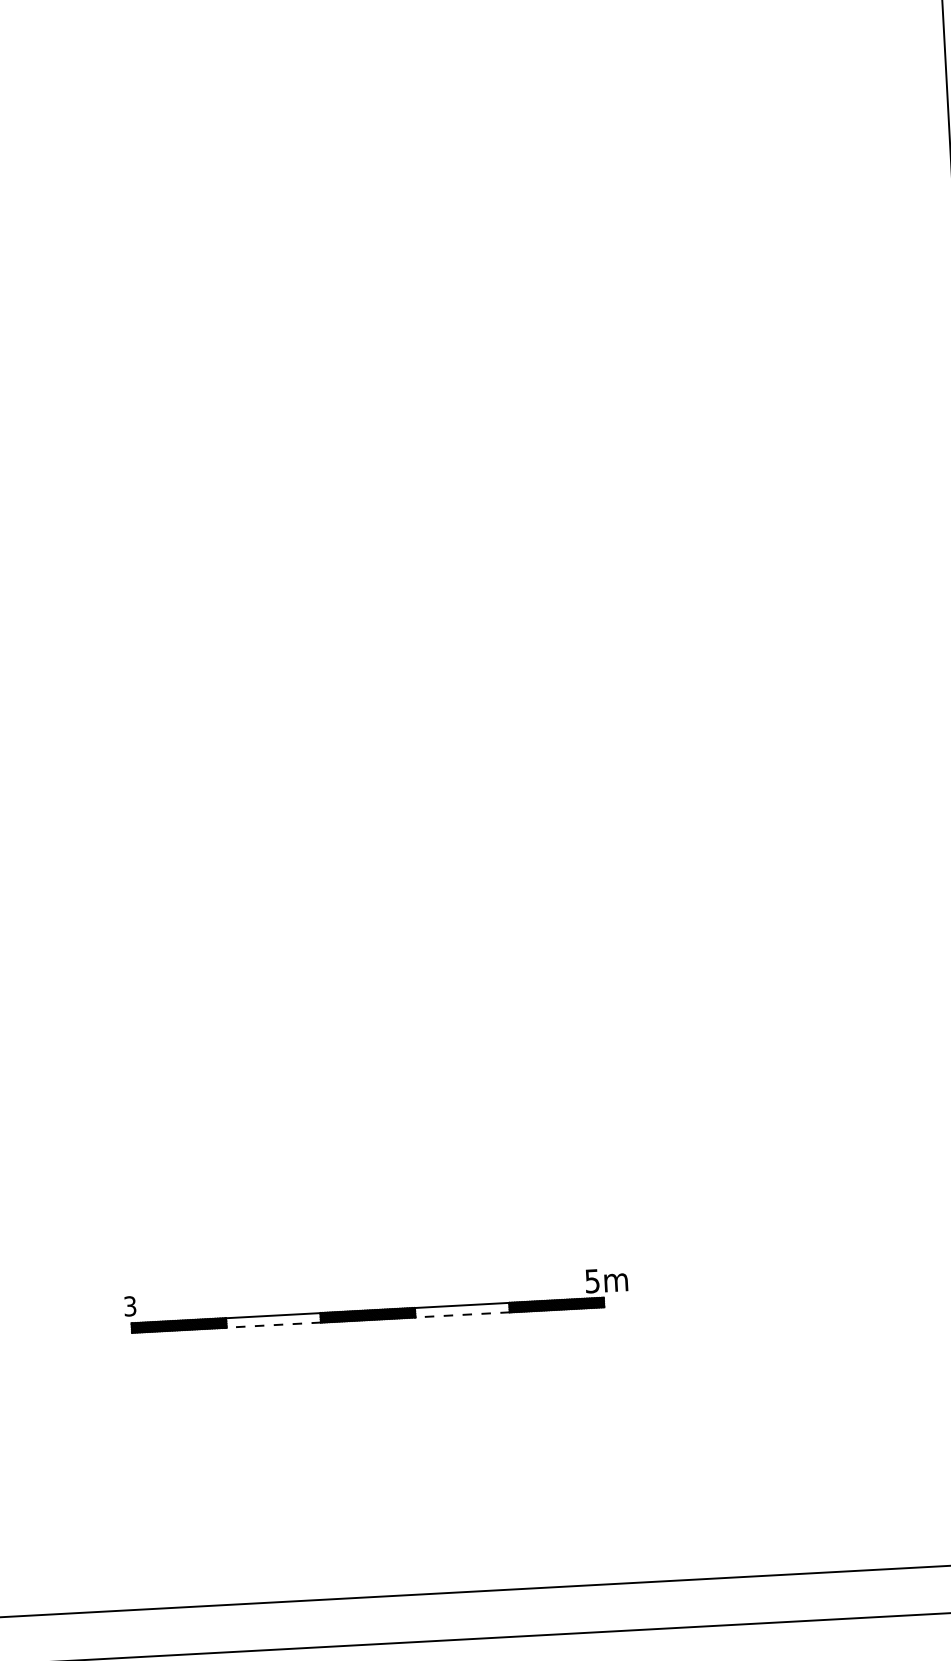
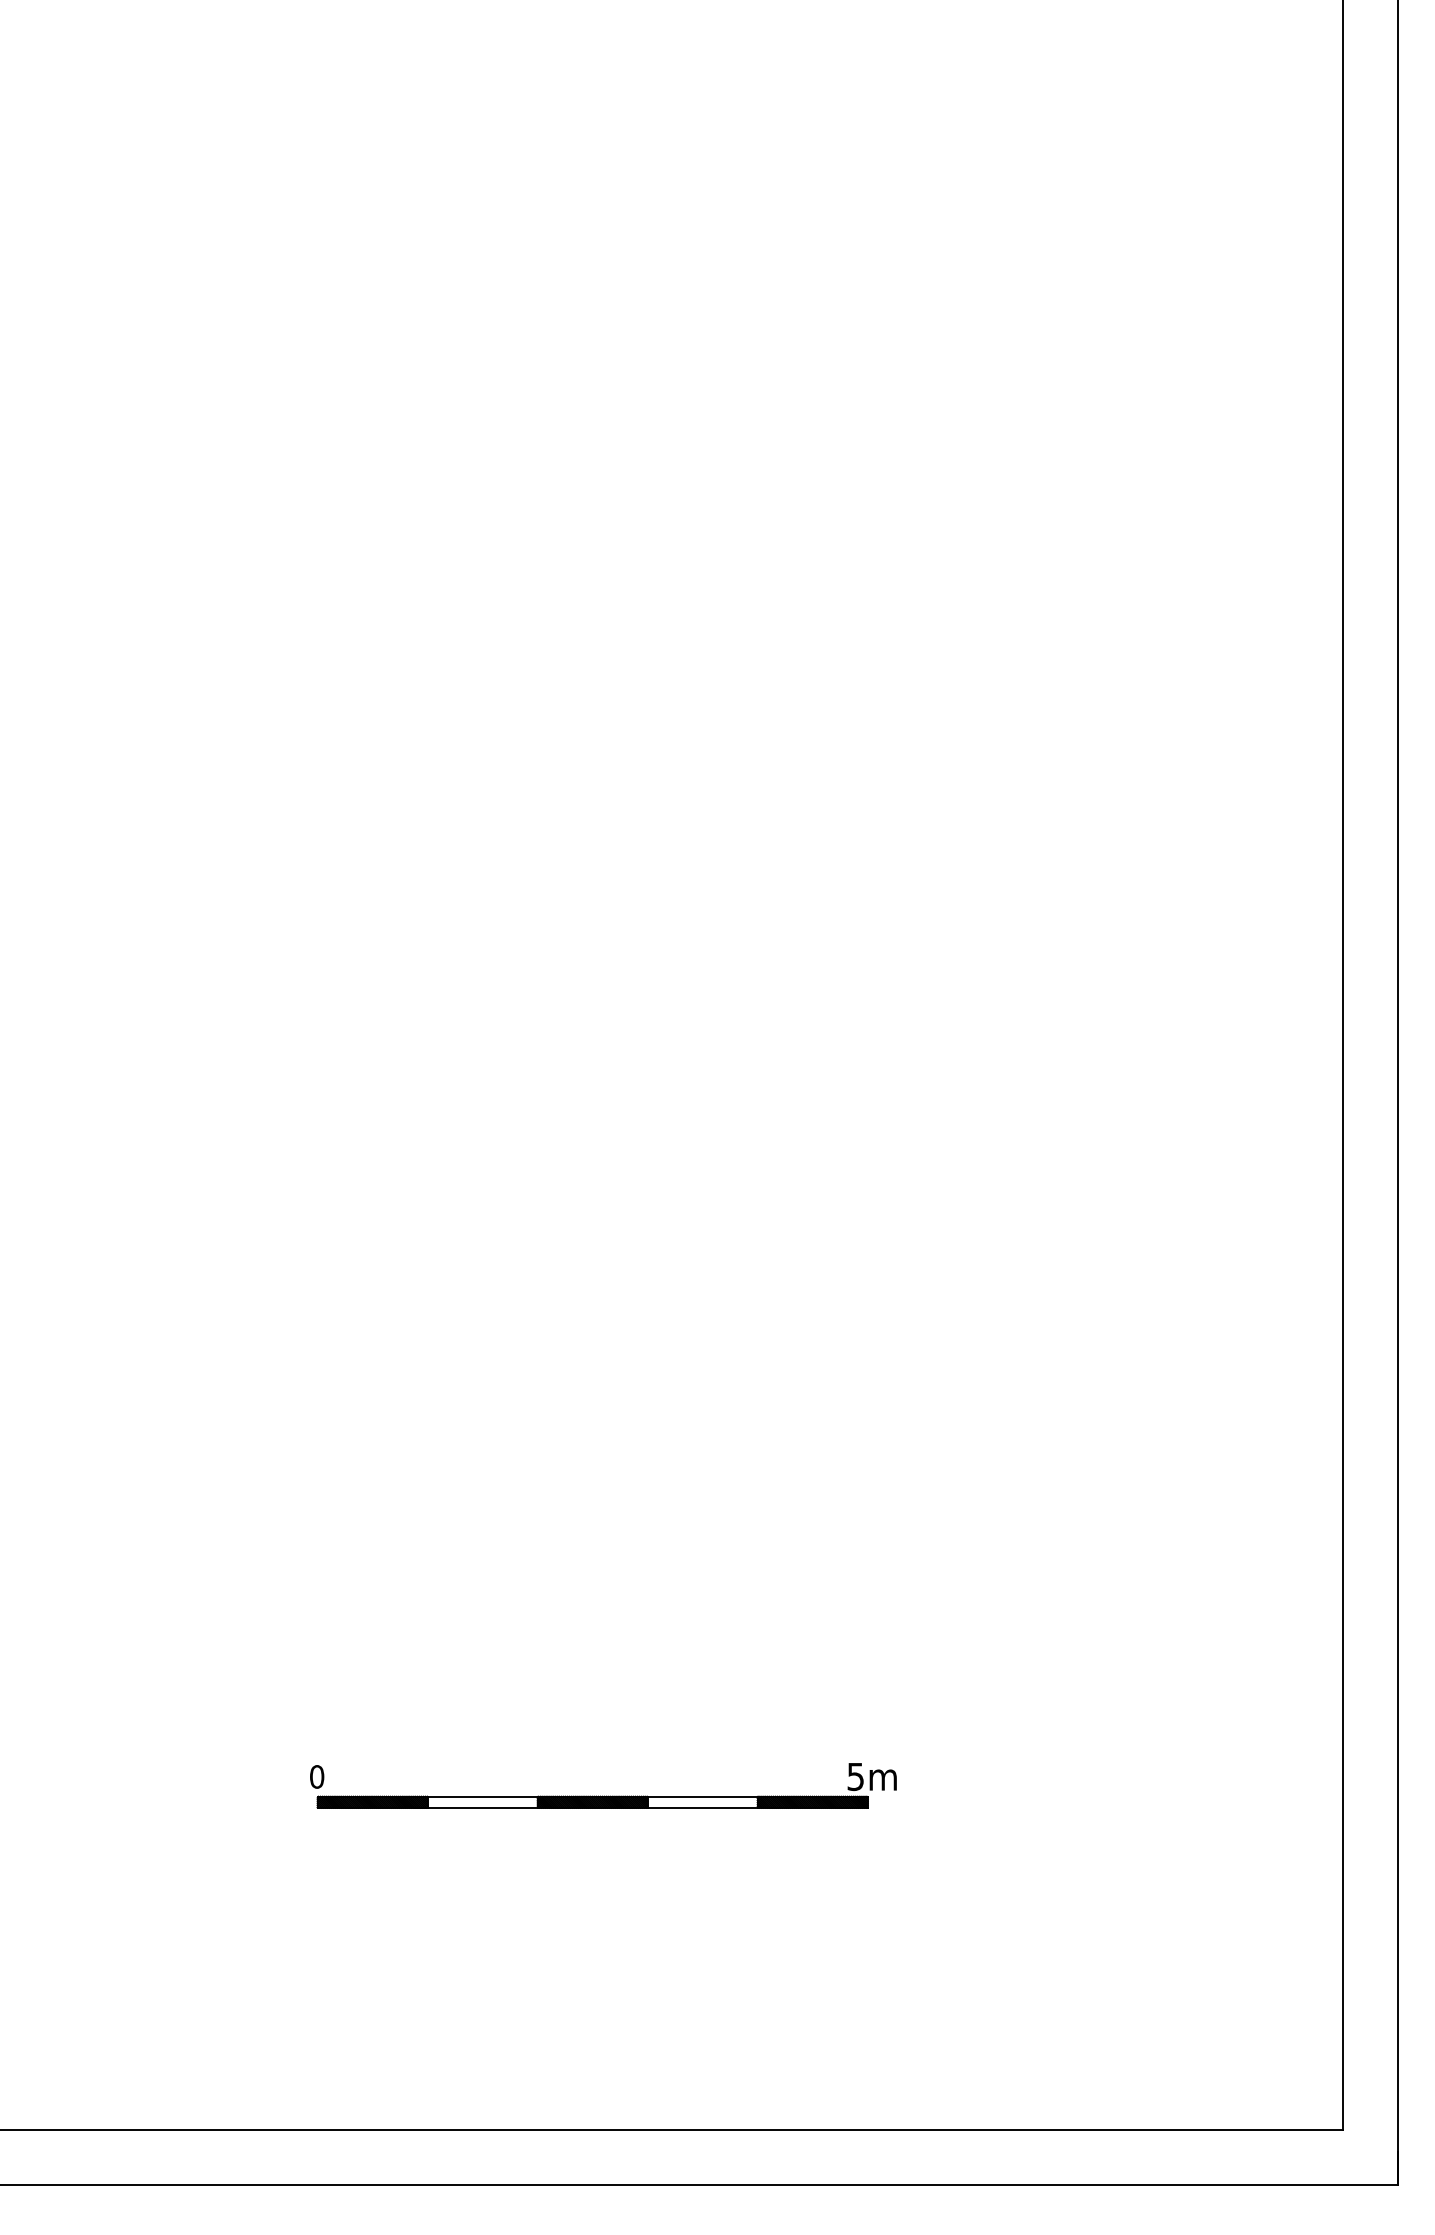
text: (130, 1305) -> (317, 1776), 3 -> 0
line: (462, 1314) -> (702, 1807), dashed -> solid
line: (267, 1325) -> (475, 1807), dashed -> solid

